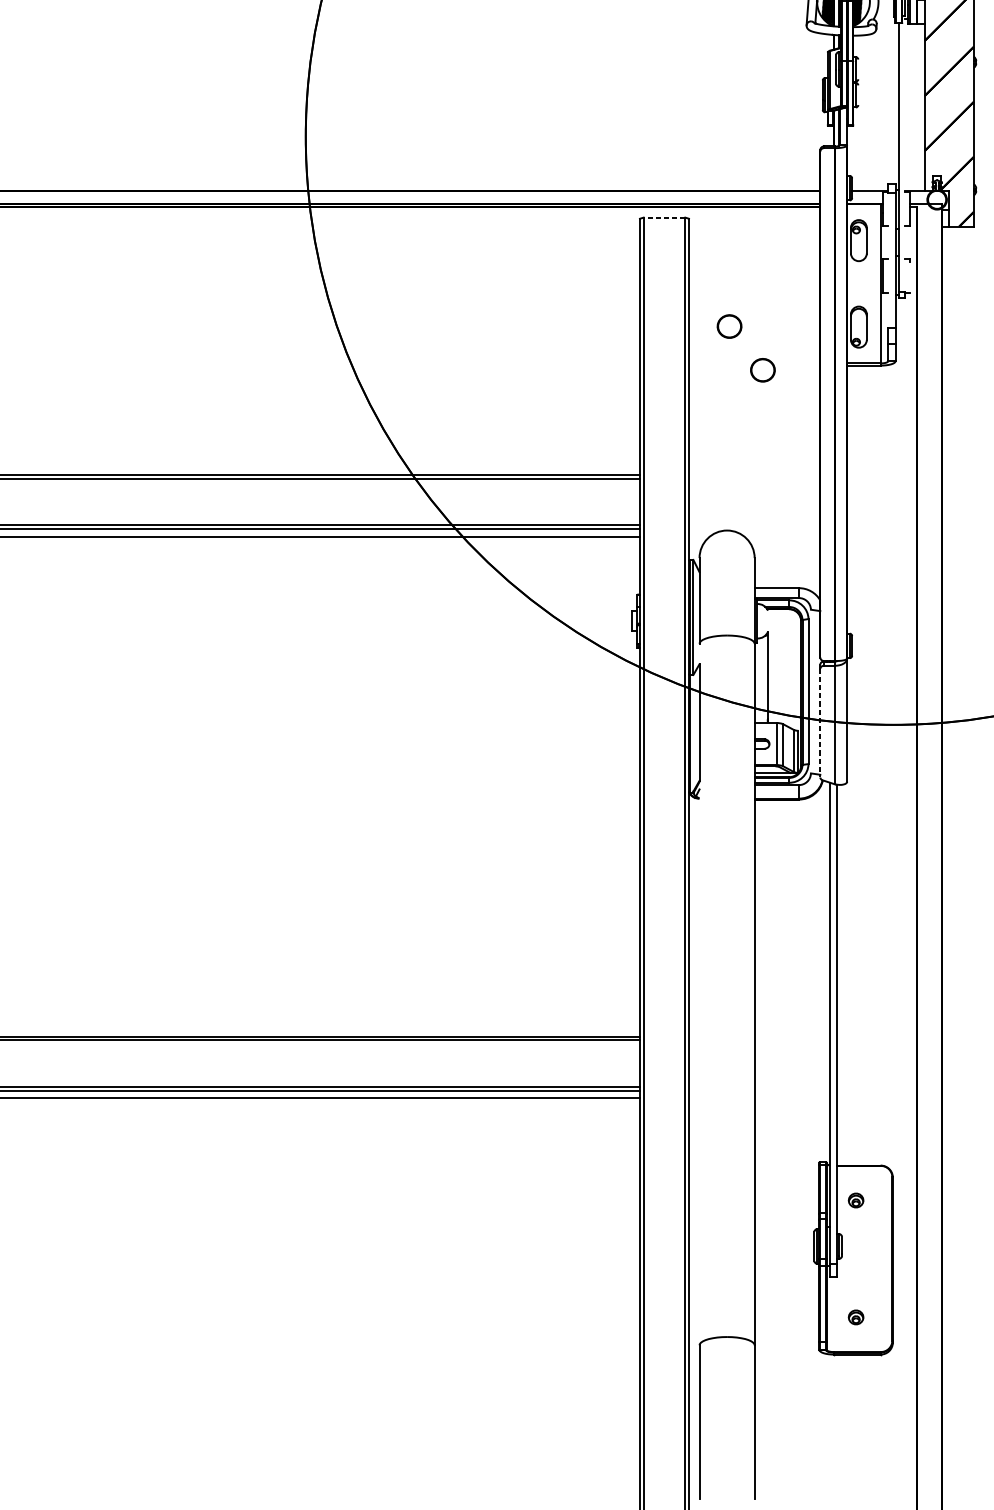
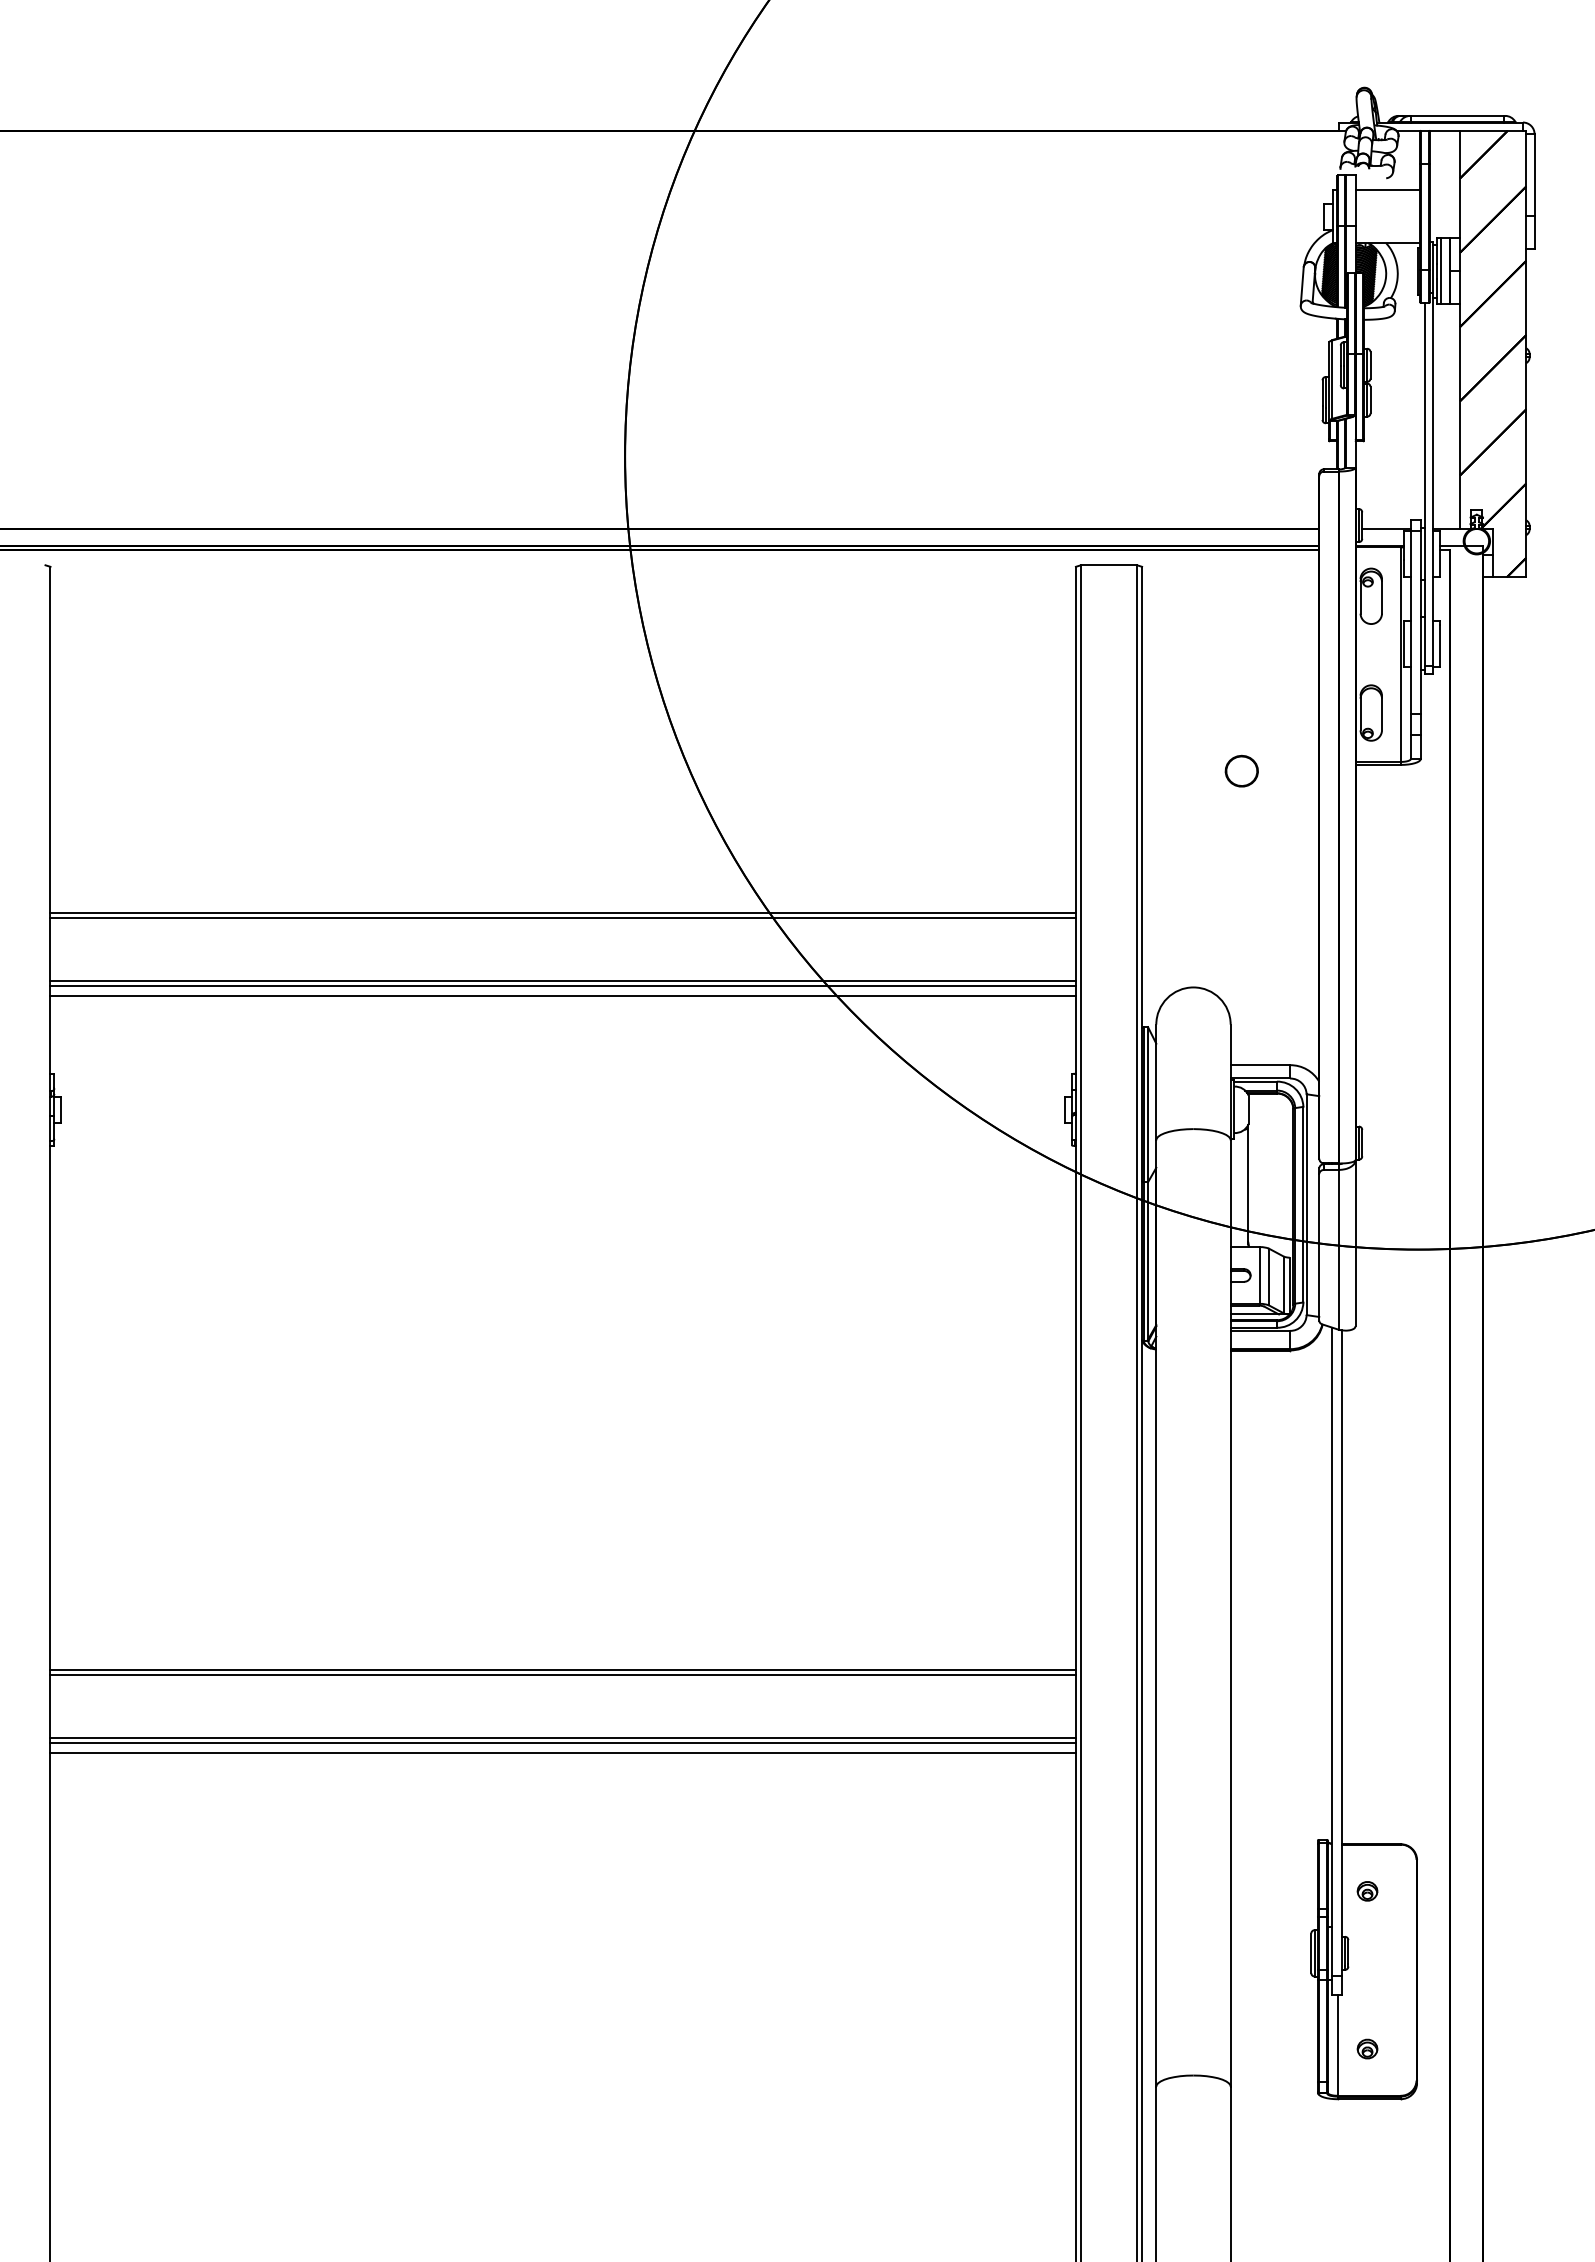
line: (858, 69) -> (1370, 365), added
line: (858, 94) -> (1370, 399), added
line: (905, 154) -> (1433, 479), added
line: (664, 217) -> (1108, 565), dashed -> solid
line: (887, 260) -> (1410, 622), added
line: (909, 277) -> (1439, 645), added
part: (729, 326) -> (1196, 711), removed
line: (767, 621) -> (1248, 1109), added
line: (810, 691) -> (1306, 1204), added
line: (820, 723) -> (1319, 1247), dashed -> solid
line: (693, 732) -> (1148, 1260), added
line: (699, 994) -> (1156, 1613), added
line: (833, 1314) -> (1337, 2044), added

